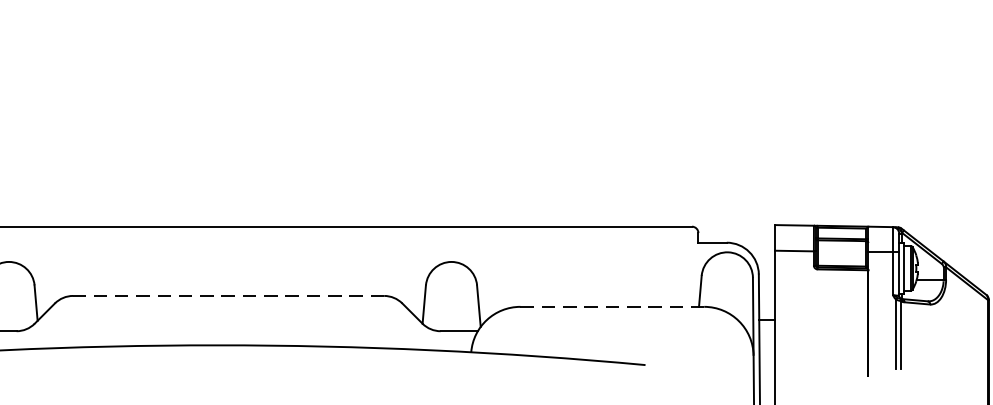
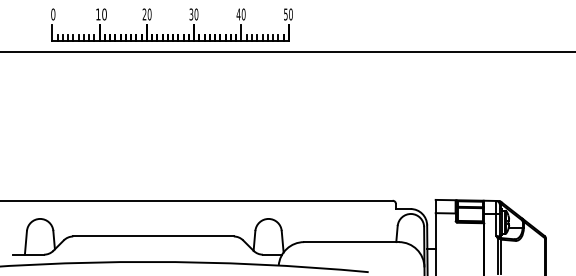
line: (228, 295) -> (153, 236), dashed -> solid
line: (614, 307) -> (352, 242), dashed -> solid

